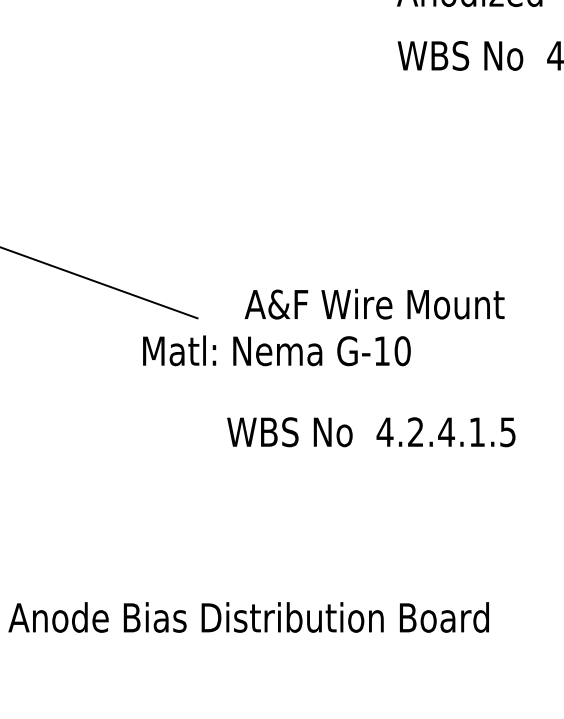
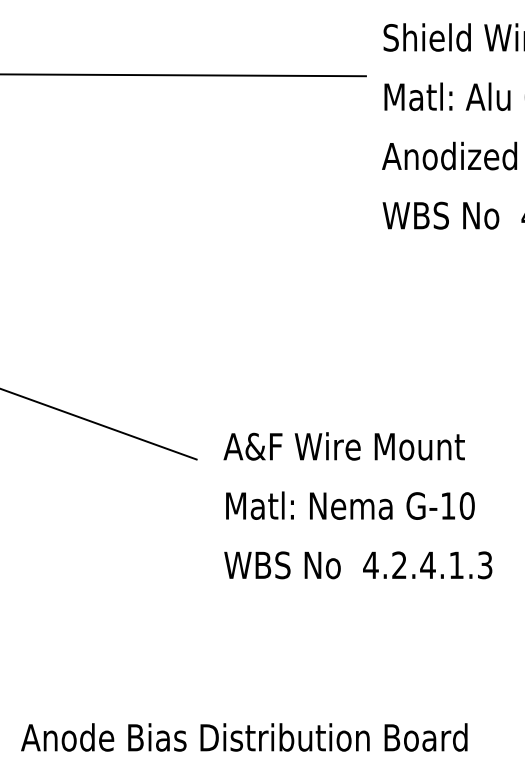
text: (373, 304) -> (343, 446), moved
text: (276, 350) -> (350, 505), moved
text: (508, 431) -> (485, 564), 4.2.4.1.5 -> 4.2.4.1.3

